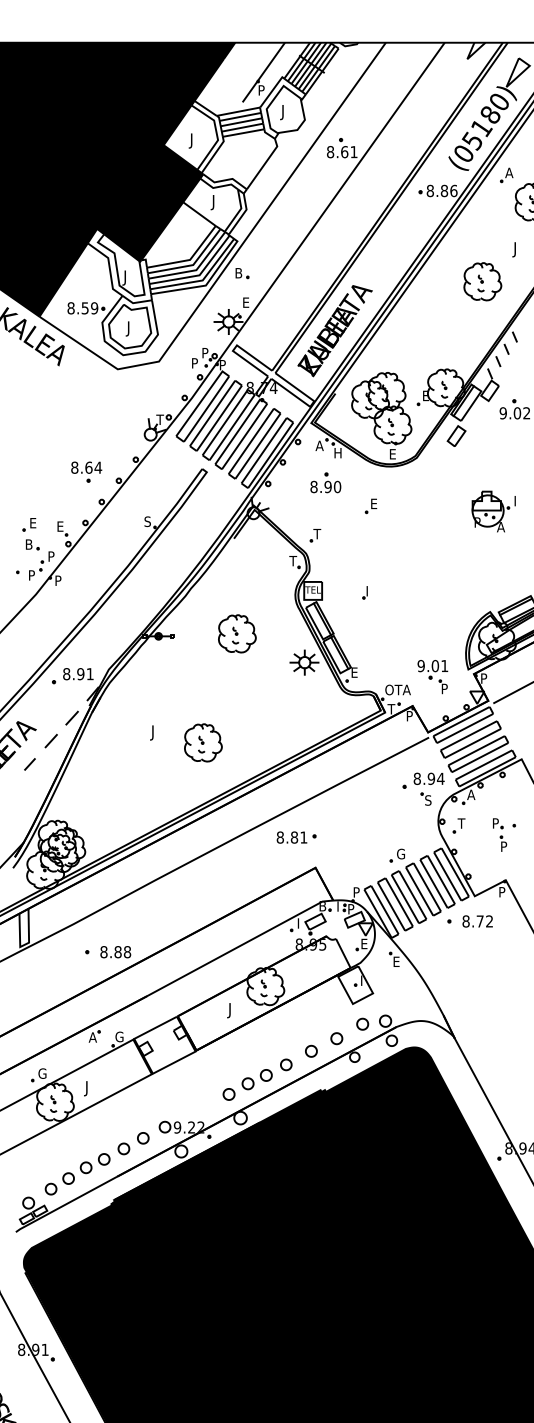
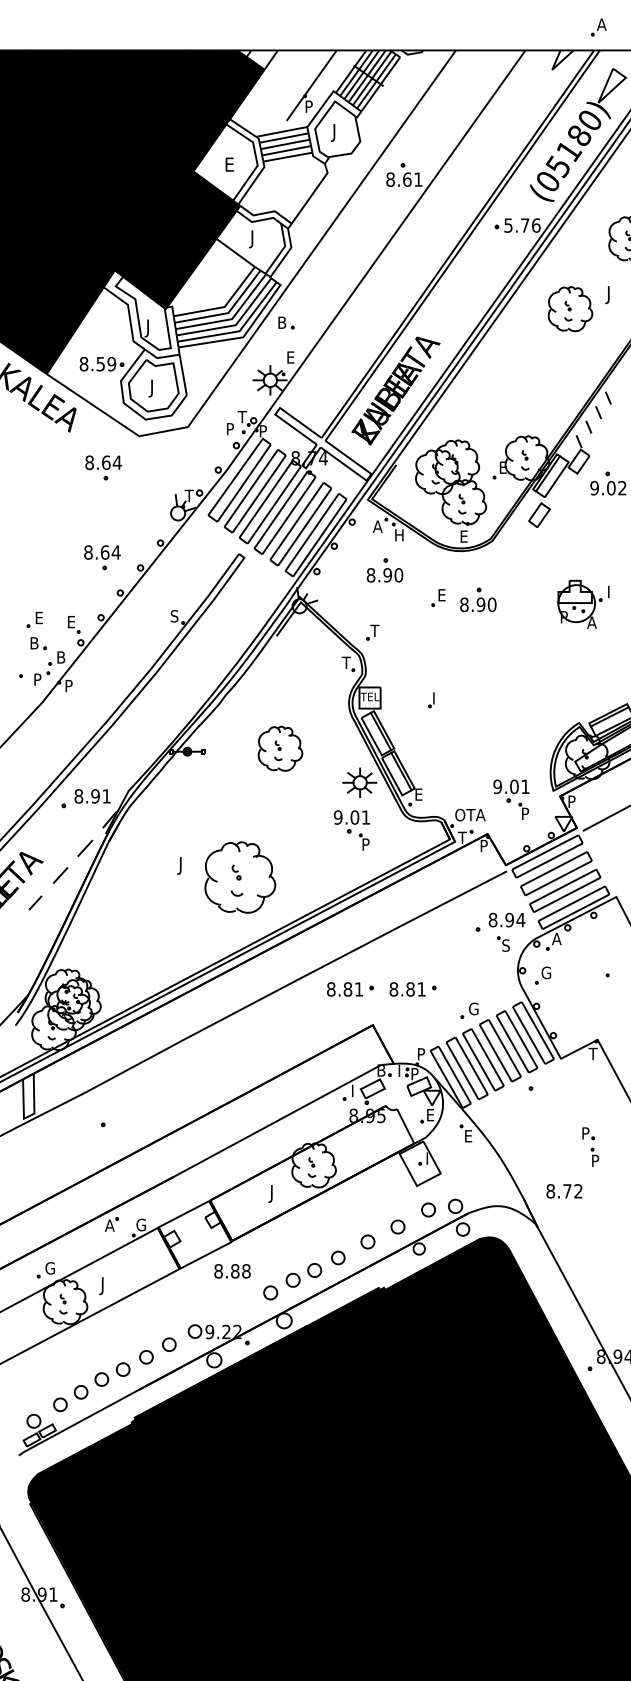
fill: (217, 50) -> (257, 59), removed
text: (192, 140) -> (227, 165), J -> E
part: (506, 175) -> (598, 27), moved
text: (437, 190) -> (516, 224), 8.86 -> 5.76
part: (482, 281) -> (570, 308), moved
text: (204, 353) -> (241, 417), P -> T
part: (87, 395) -> (103, 467), added
part: (404, 507) -> (477, 599), added
text: (52, 556) -> (62, 657), P -> B
part: (297, 703) -> (351, 831), added
part: (203, 742) -> (240, 877), size x1.6
text: (461, 823) -> (545, 972), T -> G
part: (500, 834) -> (591, 1146), moved
part: (349, 837) -> (412, 989), added
text: (501, 892) -> (592, 1054), P -> T
text: (477, 921) -> (564, 1191), moved
text: (115, 952) -> (232, 1271), moved

